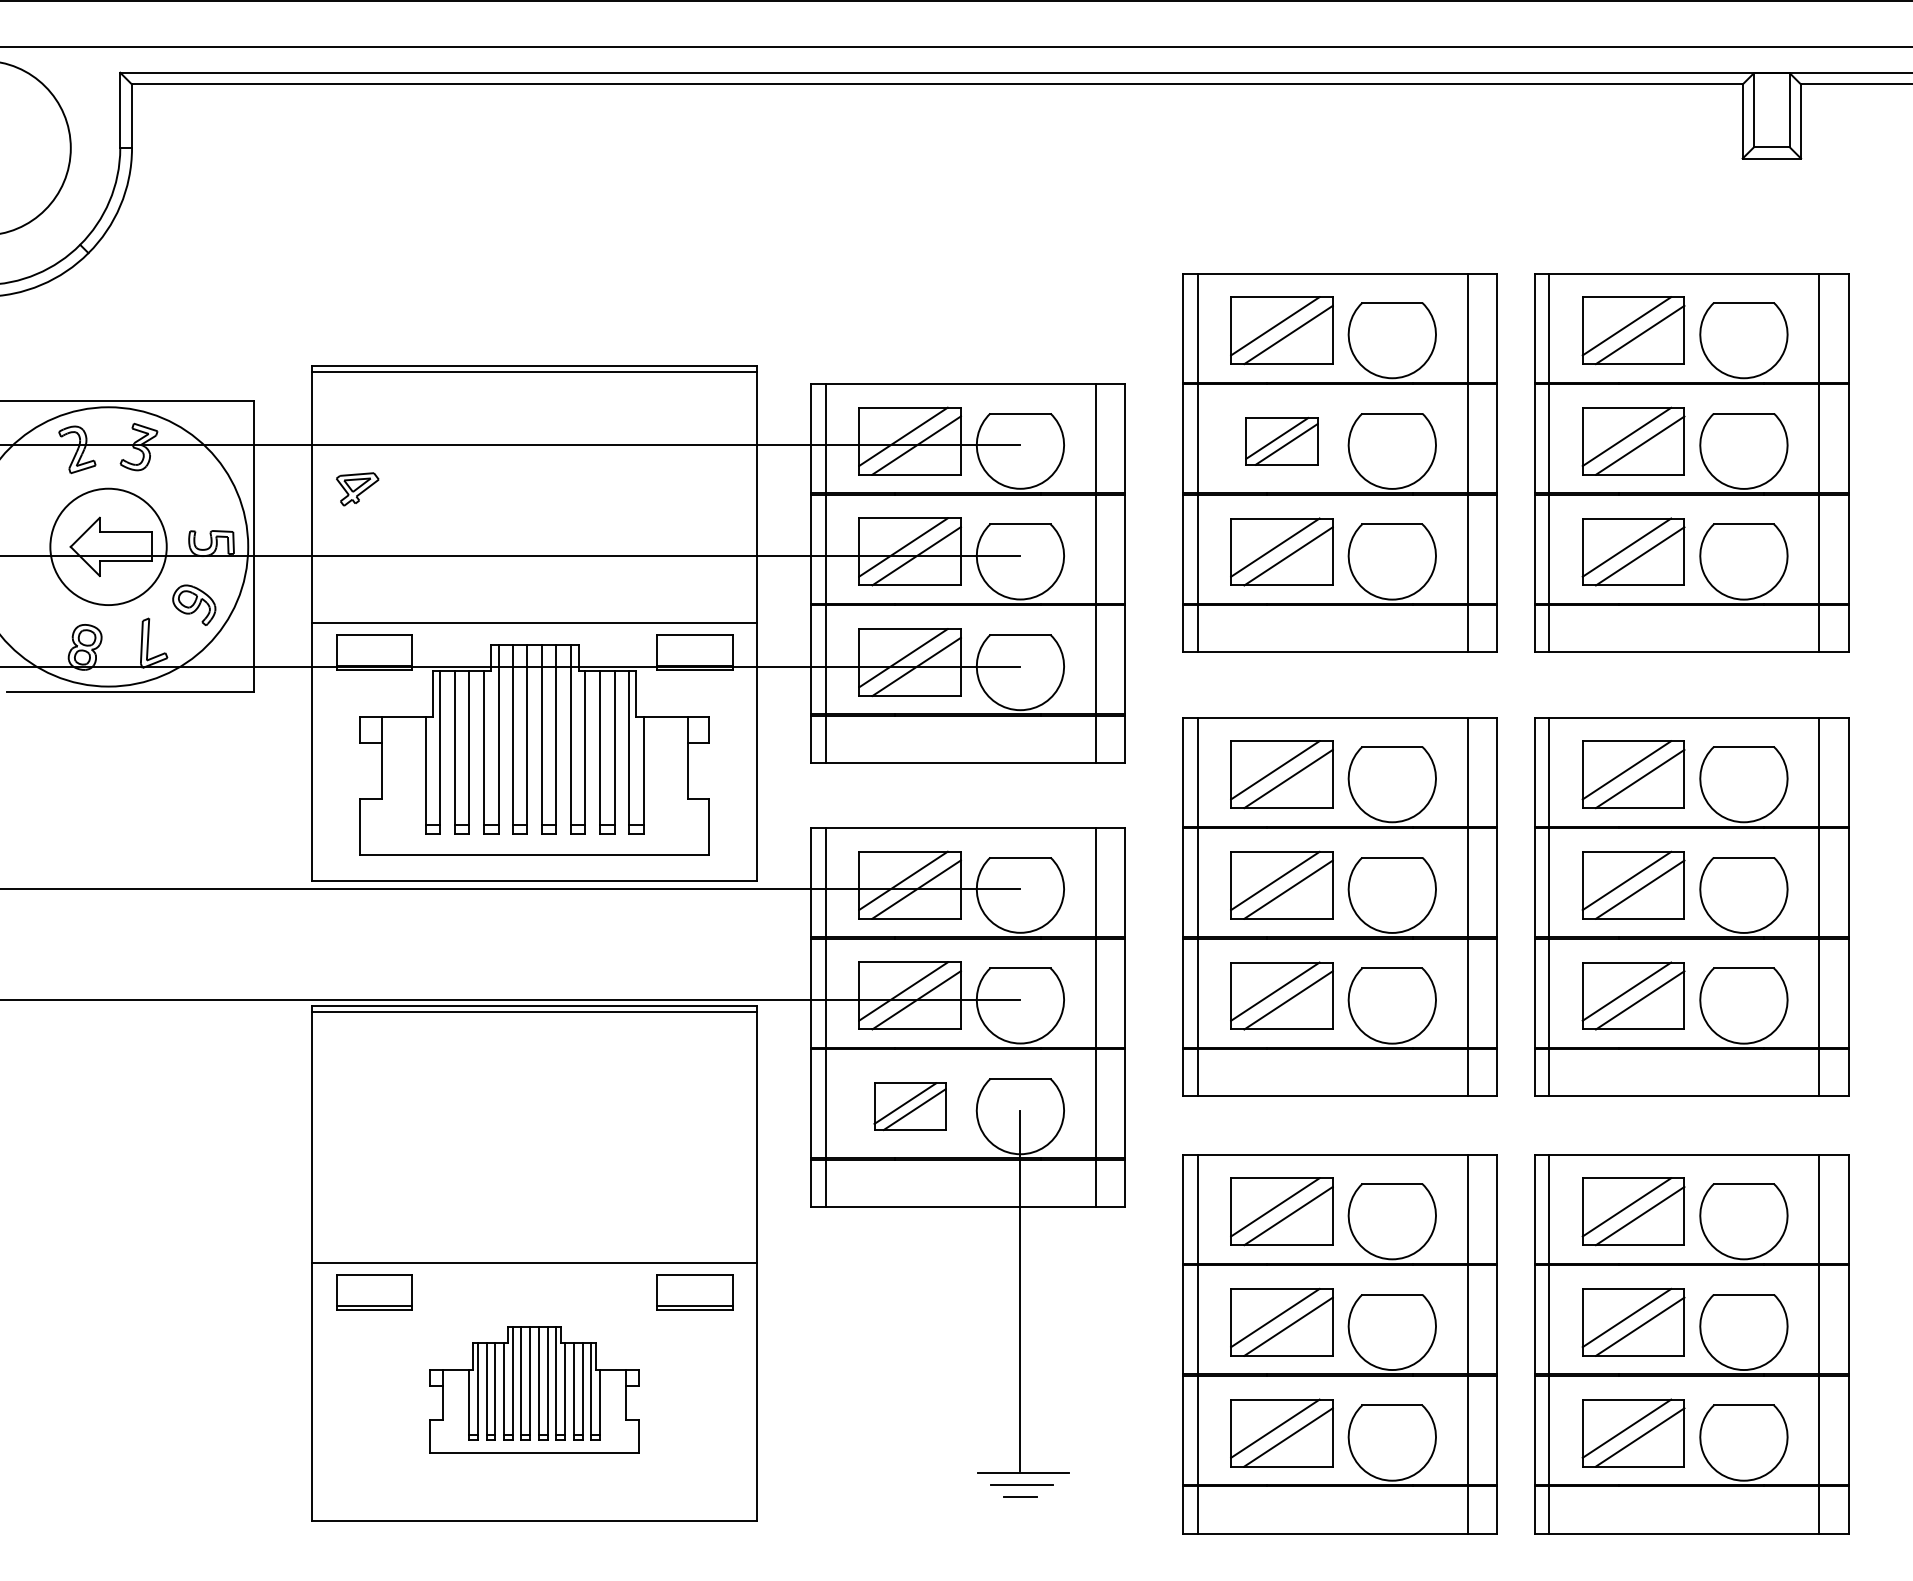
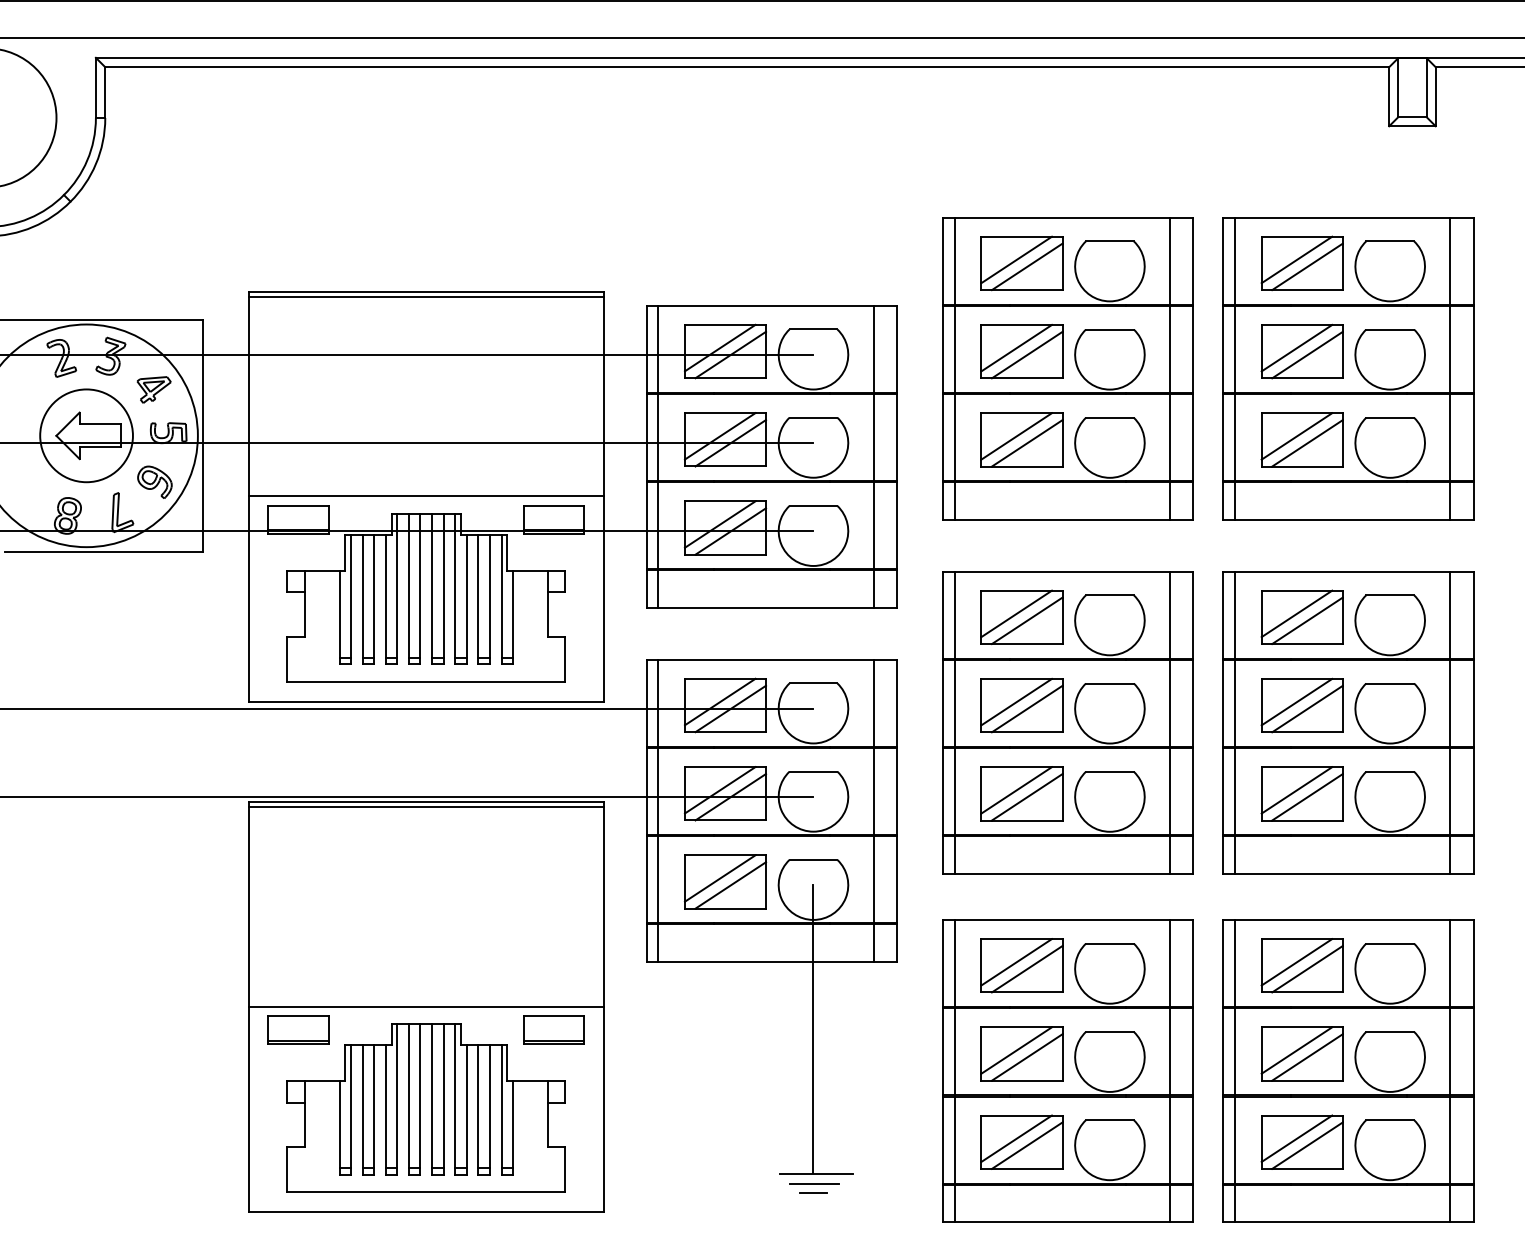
part: (1281, 441) -> (1021, 351), size x1.43
part: (356, 488) -> (153, 389), moved
part: (910, 1106) -> (725, 881), size x1.43
part: (533, 1389) -> (425, 1107), size x1.67

